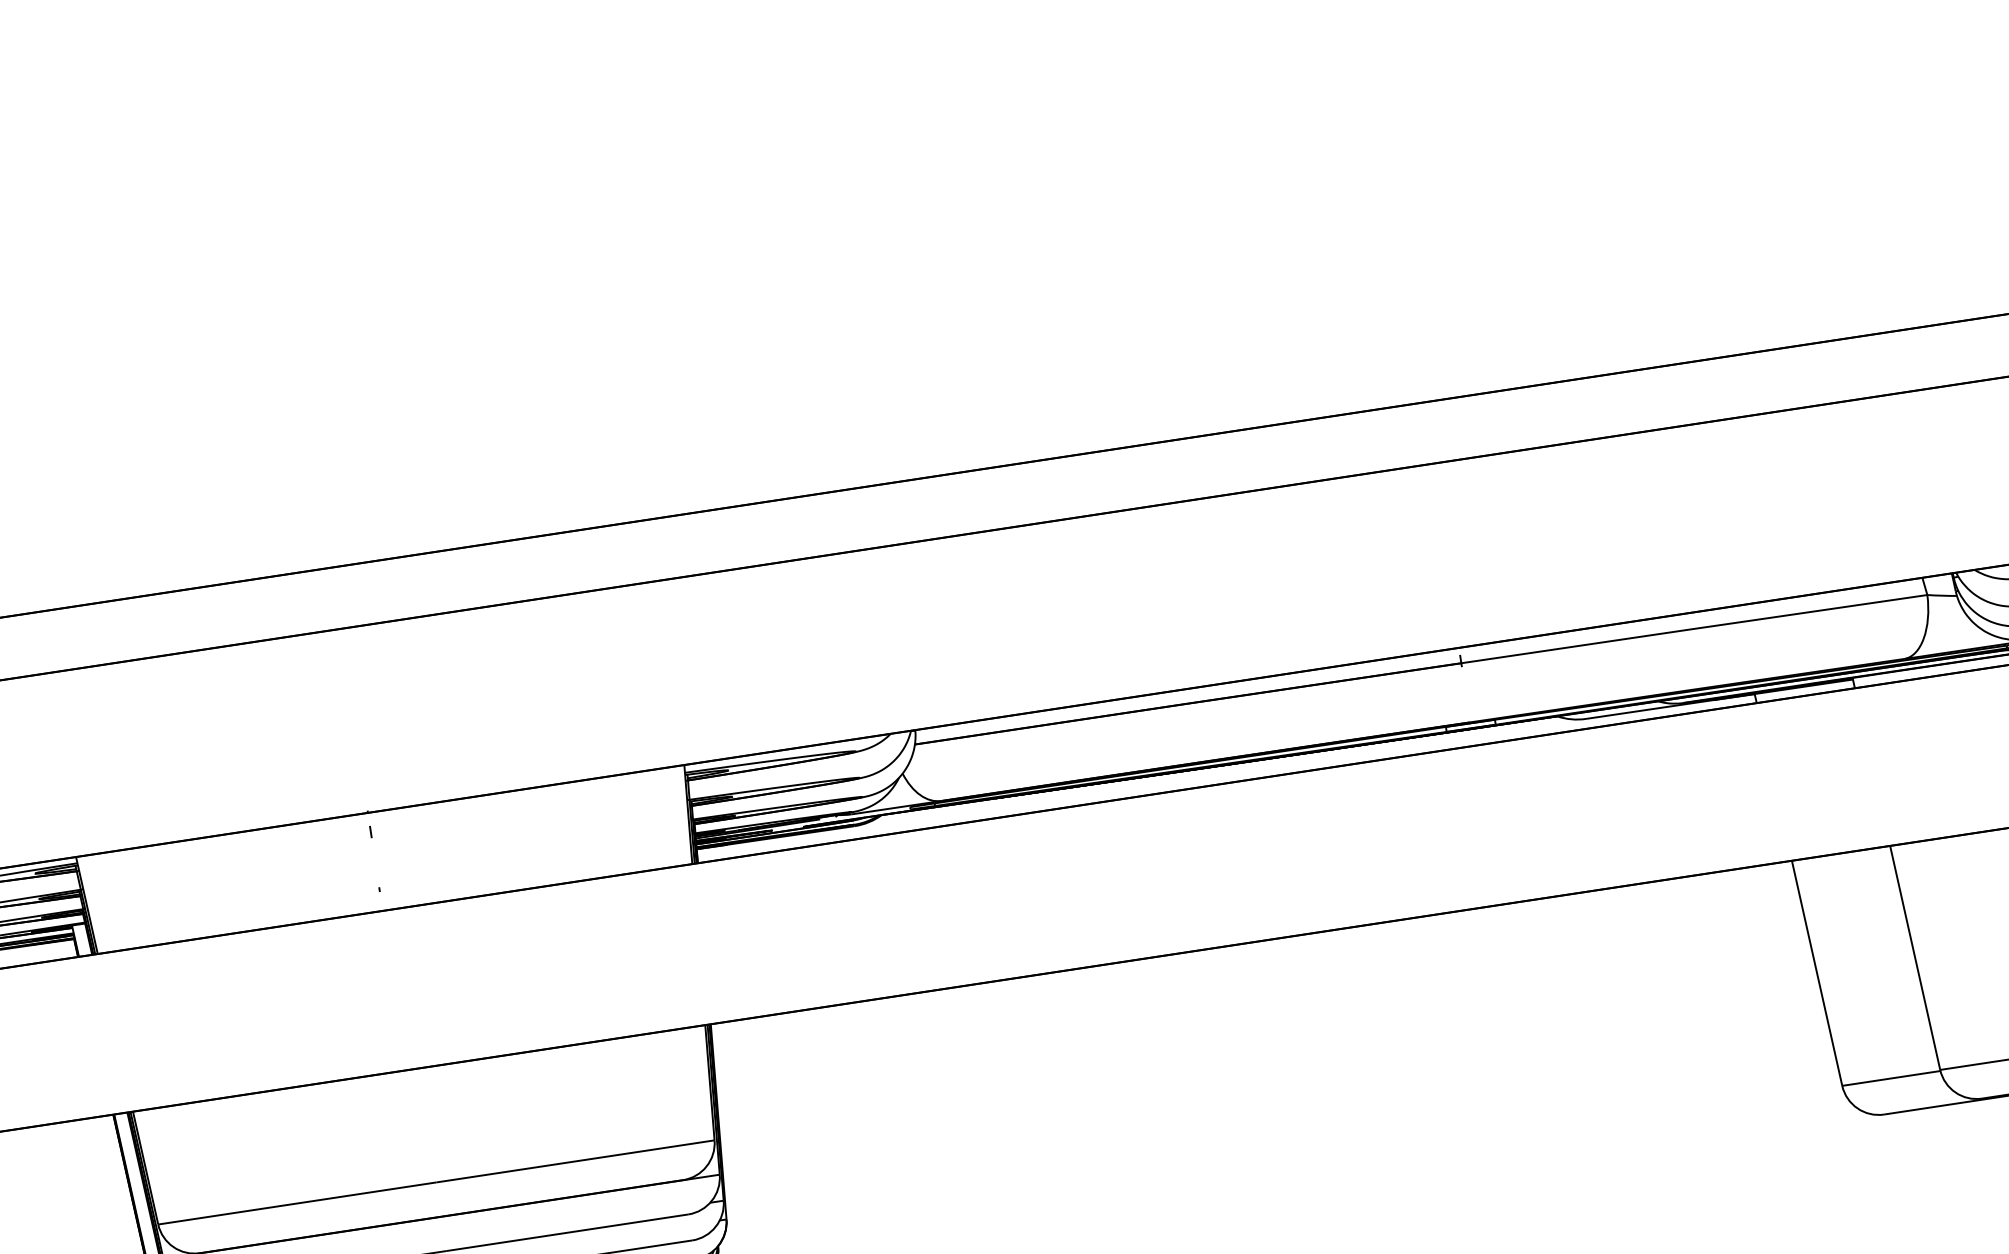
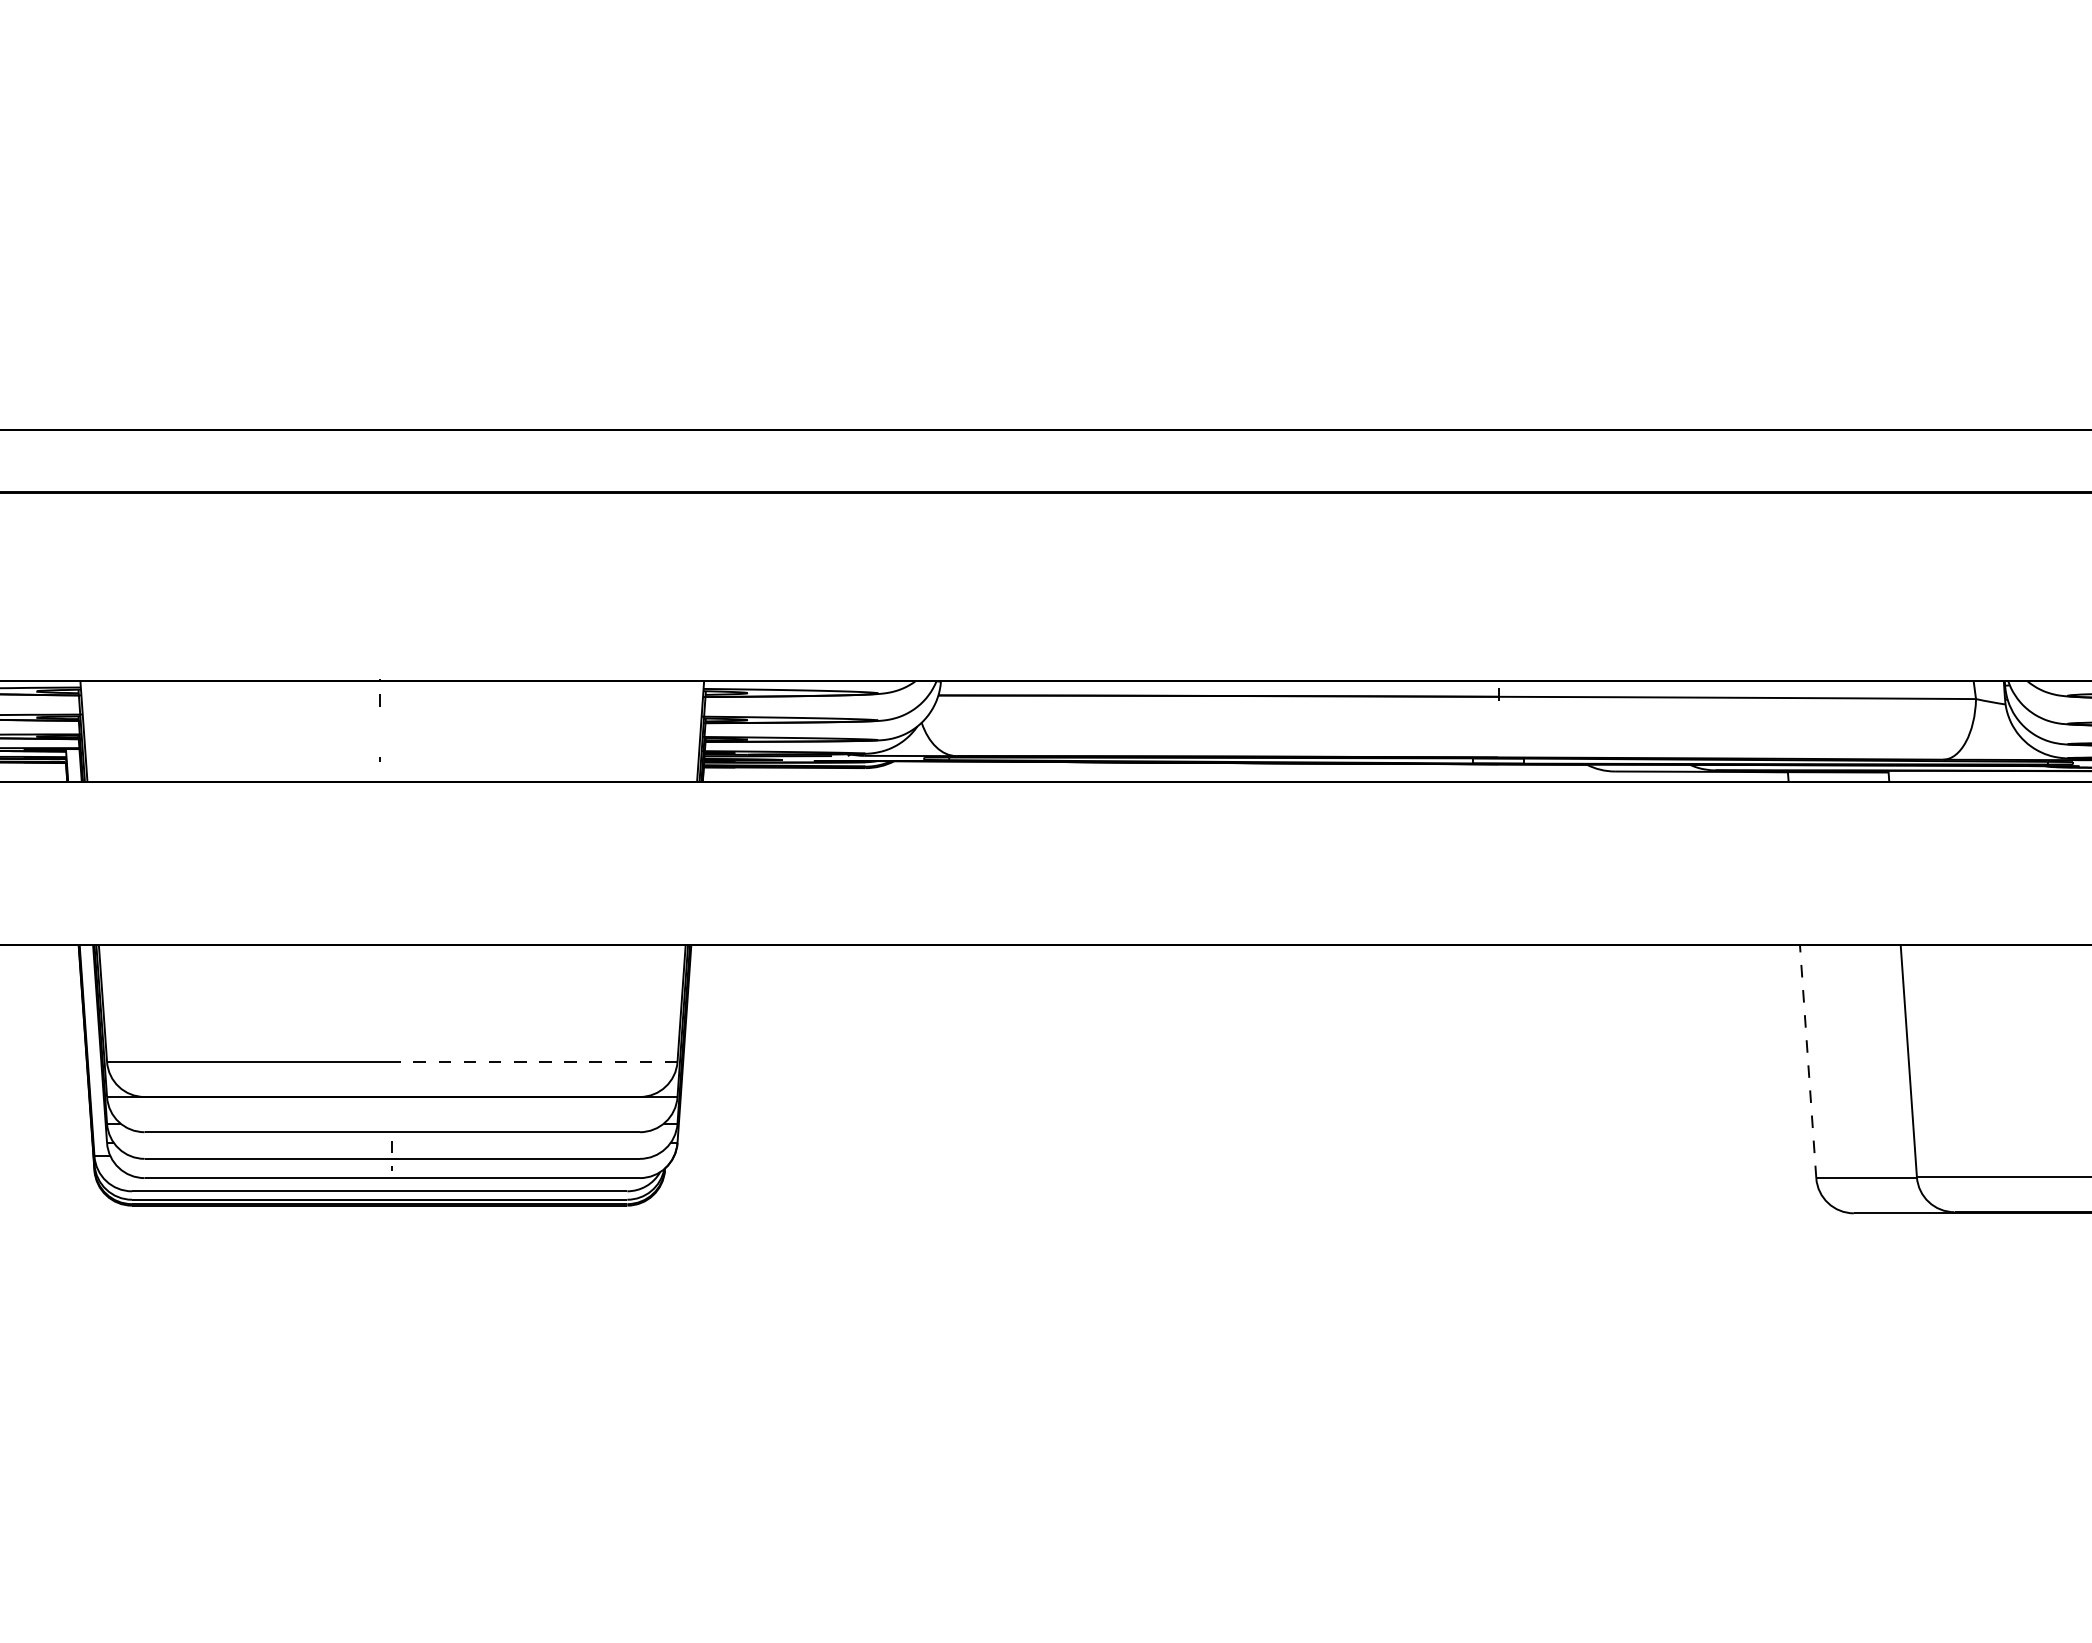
line: (1817, 973) -> (1808, 1061), solid -> dashed
line: (575, 1161) -> (534, 1061), solid -> dashed

